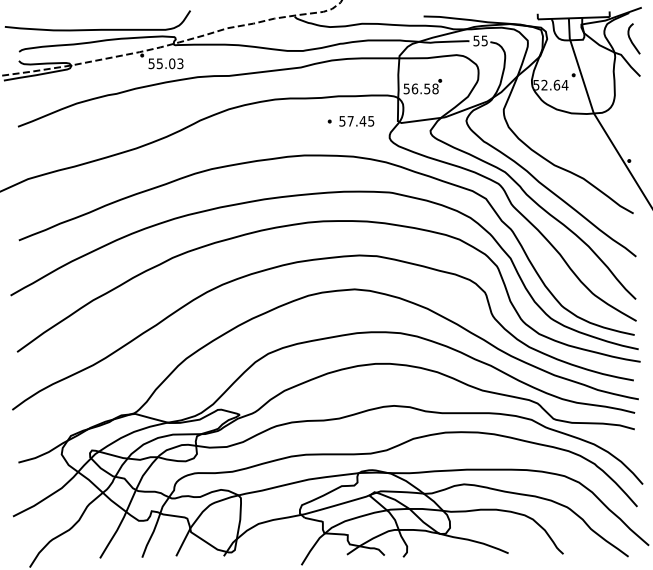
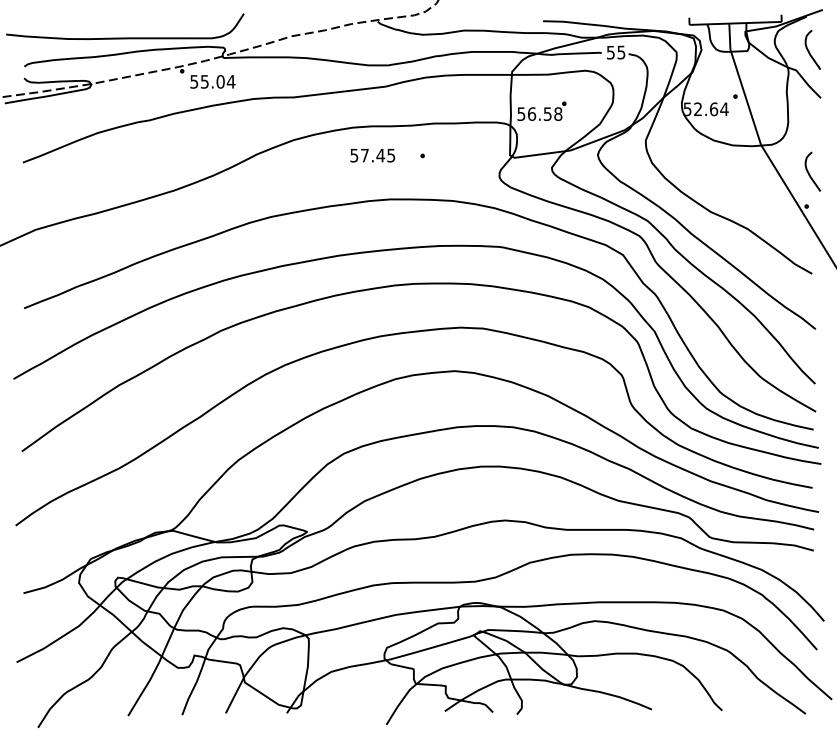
text: (180, 63) -> (231, 81), 55.03 -> 55.04
text: (356, 121) -> (372, 155), moved
curve: (631, 134) -> (809, 172), added

